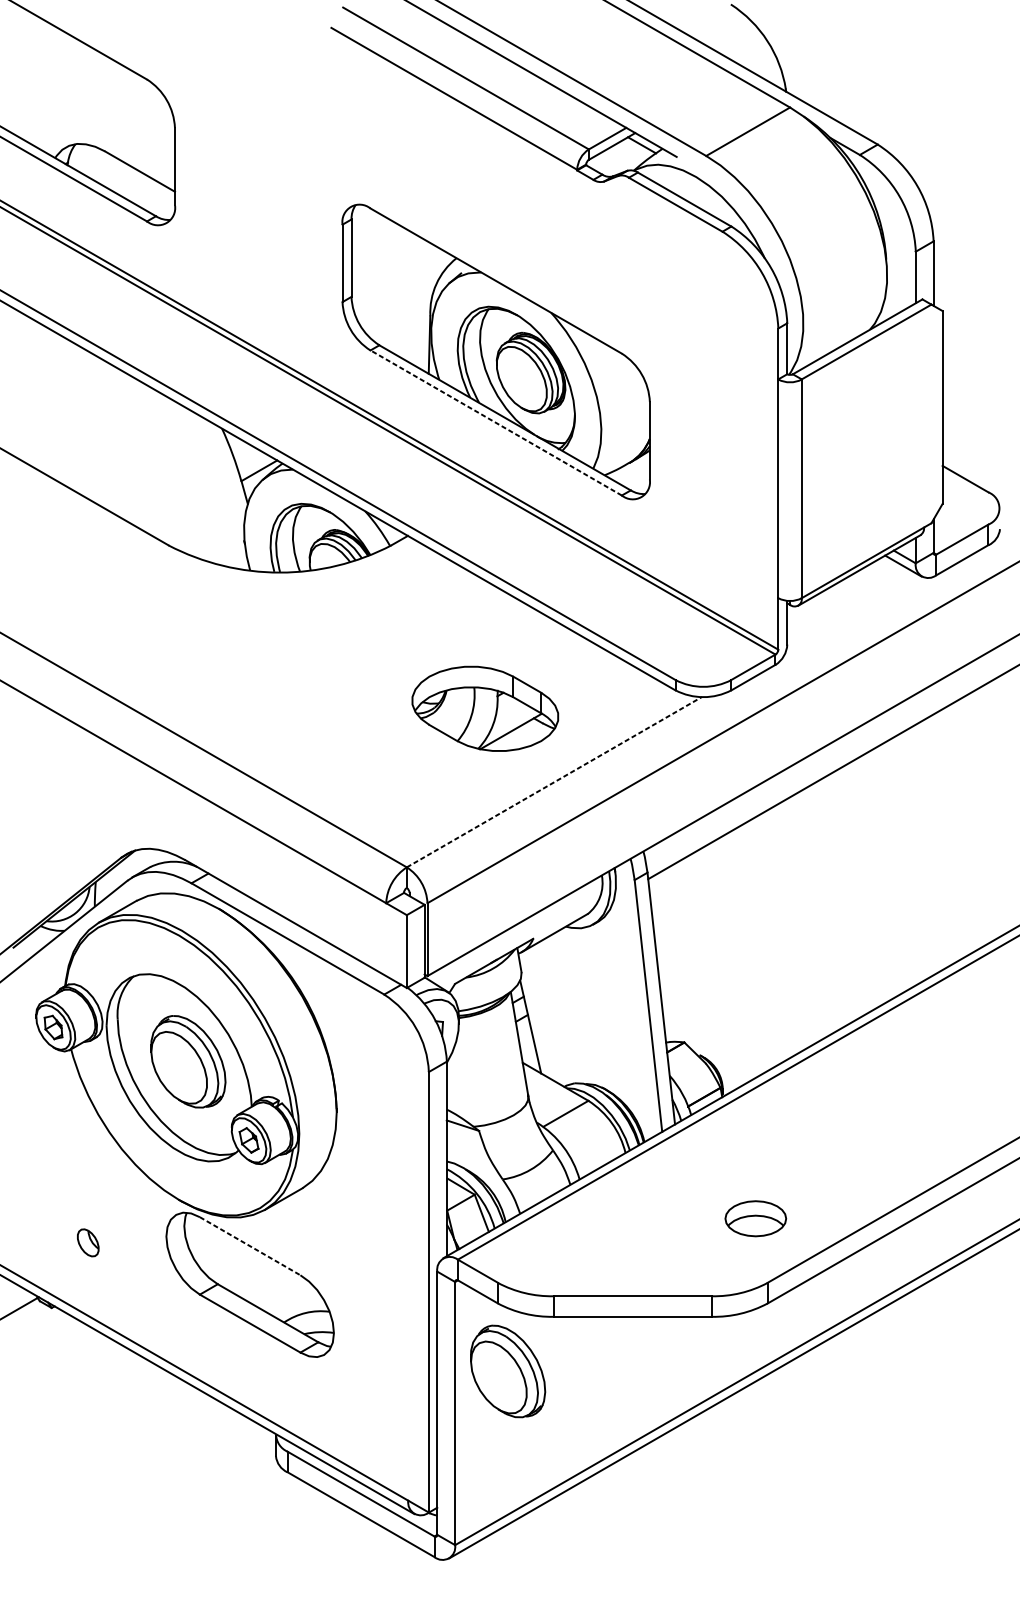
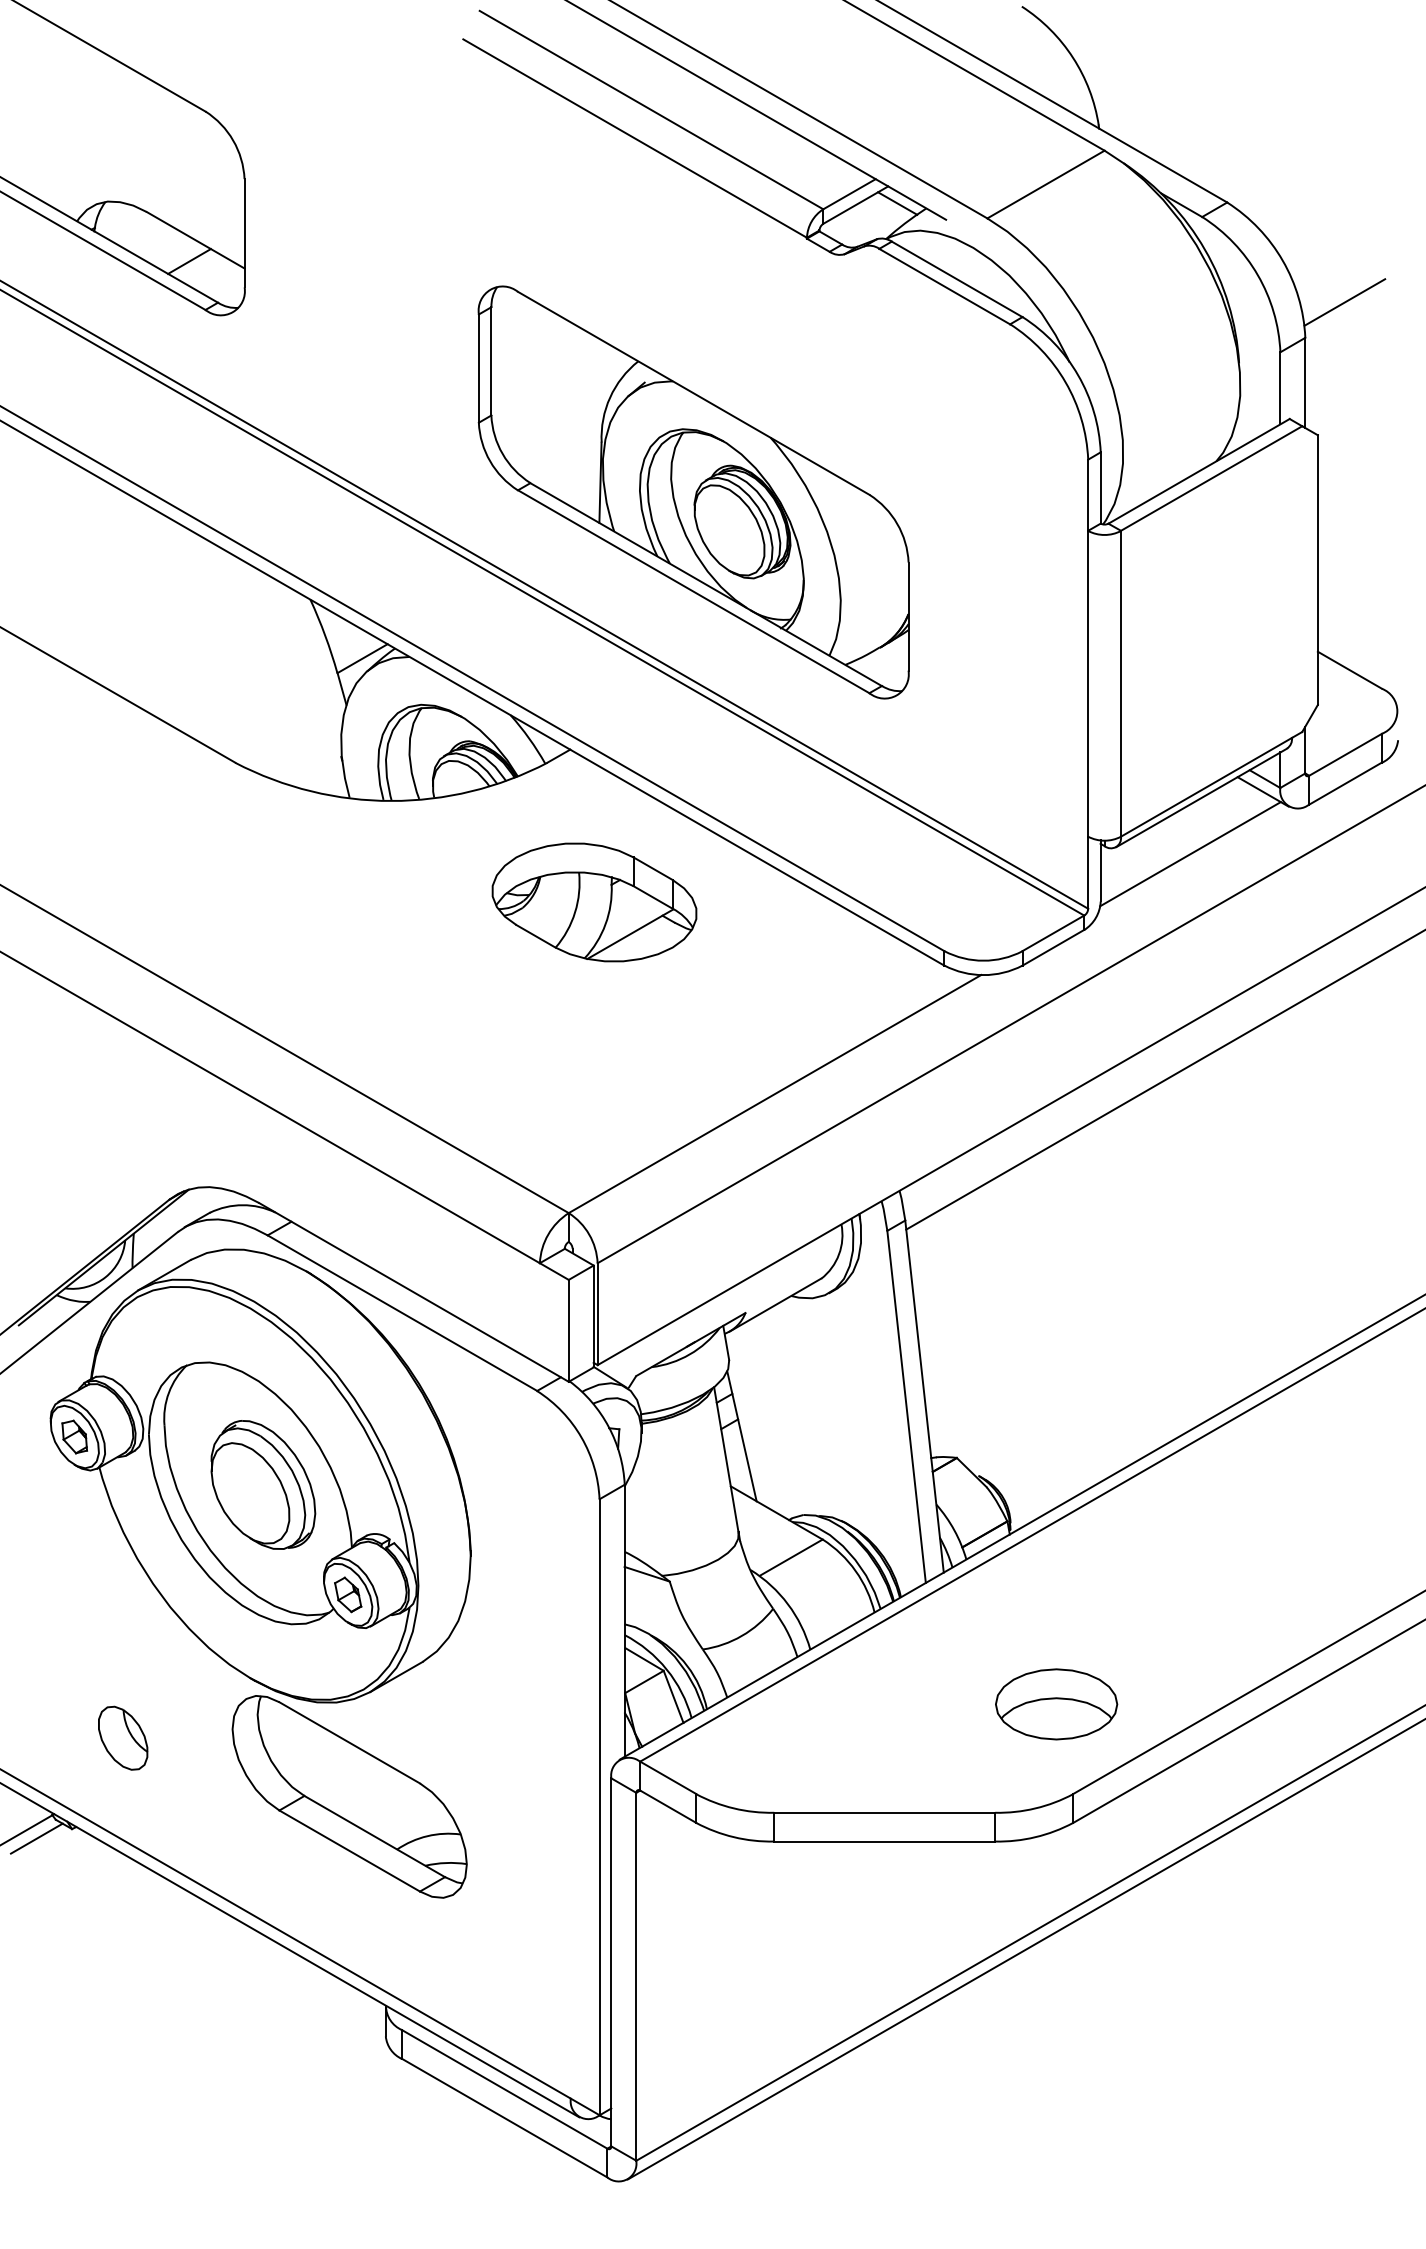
line: (135, 186) -> (189, 261), added
line: (961, 216) -> (1344, 302), added
line: (496, 422) -> (693, 591), dashed -> solid
line: (851, 610) -> (1190, 854), added
part: (485, 708) -> (594, 902), moved
line: (554, 781) -> (775, 1093), dashed -> solid
part: (755, 1218) -> (1056, 1704), size x1.43
part: (88, 1242) -> (123, 1737), size x1.67
line: (250, 1246) -> (350, 1743), dashed -> solid
line: (26, 1314) -> (36, 1838), added
part: (508, 1371) -> (710, 1917), removed

